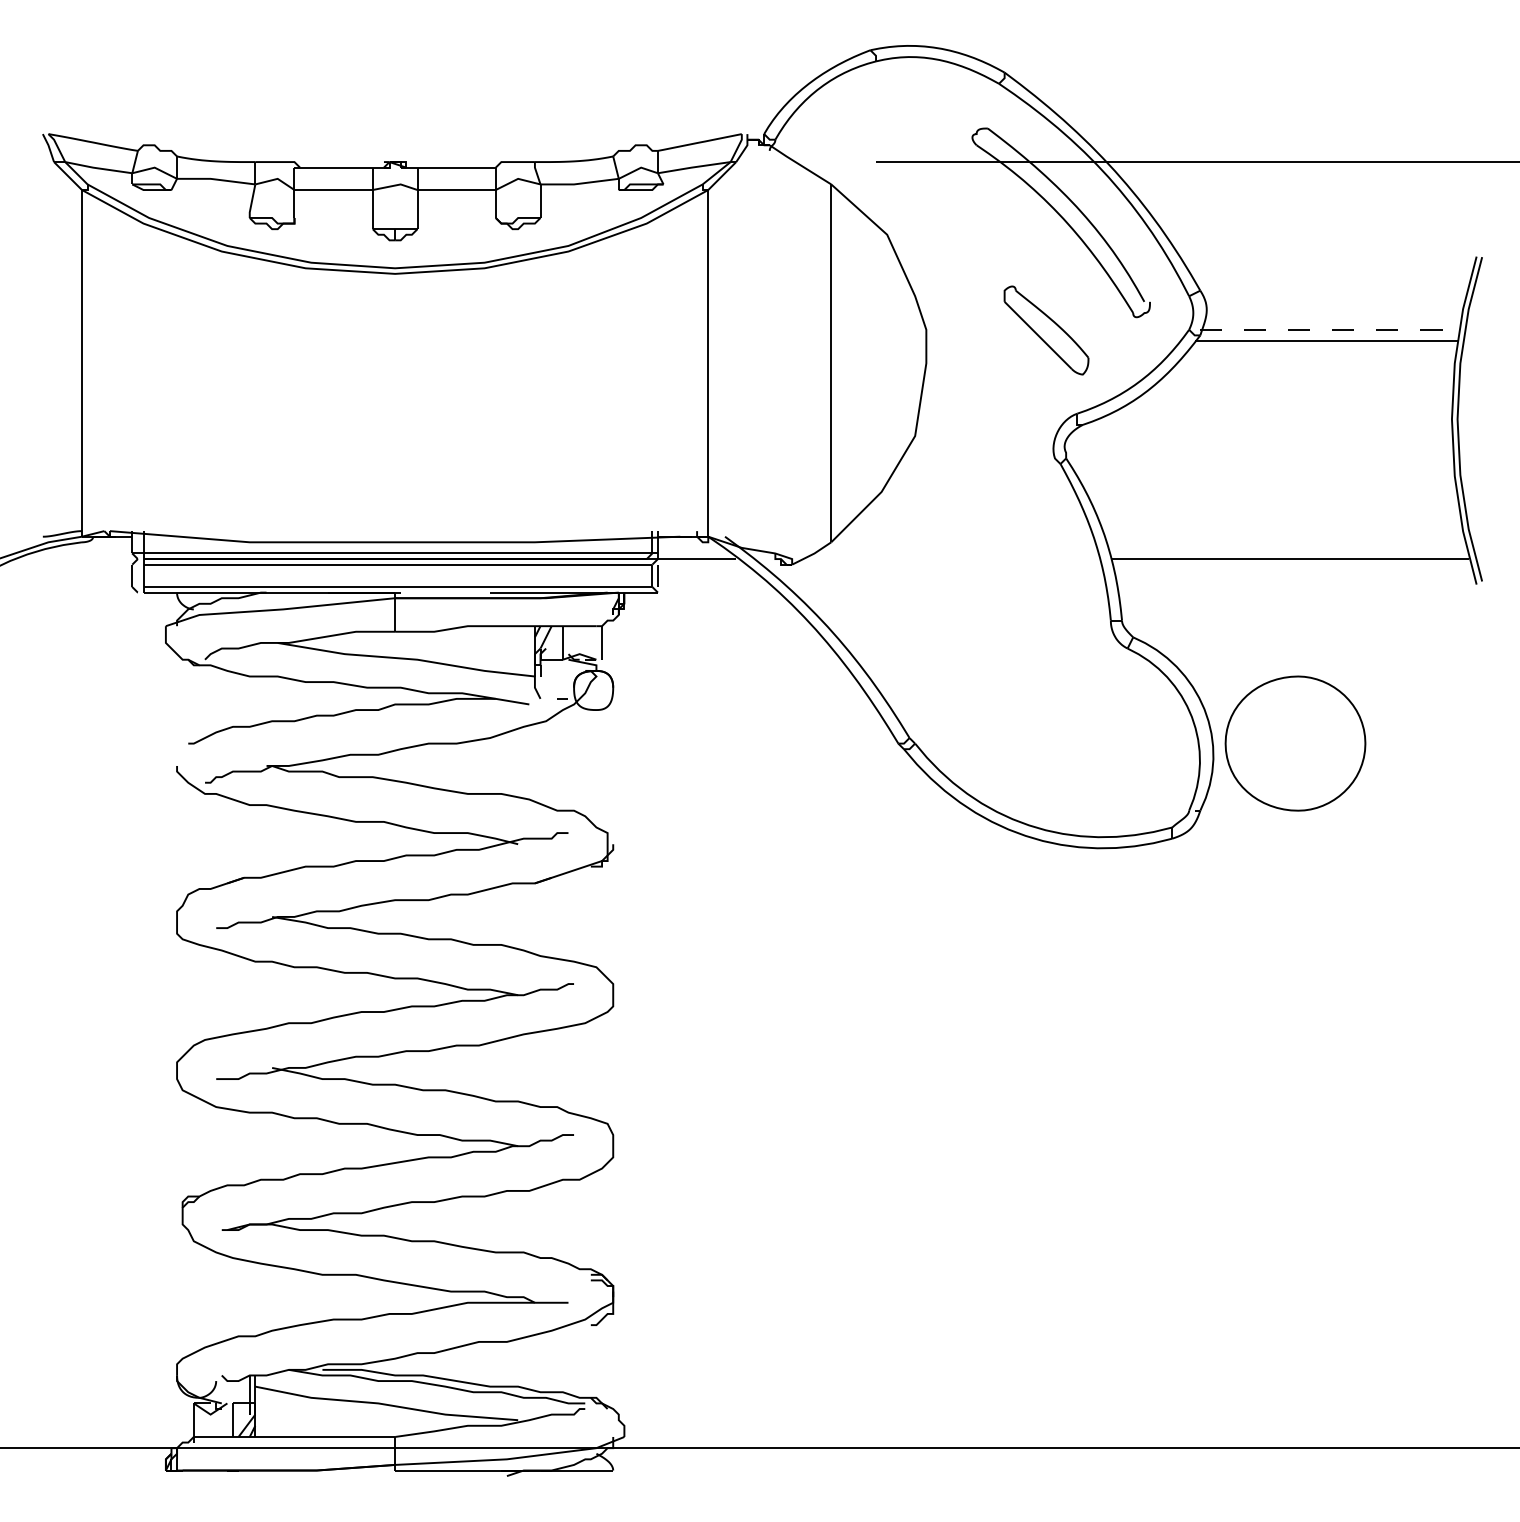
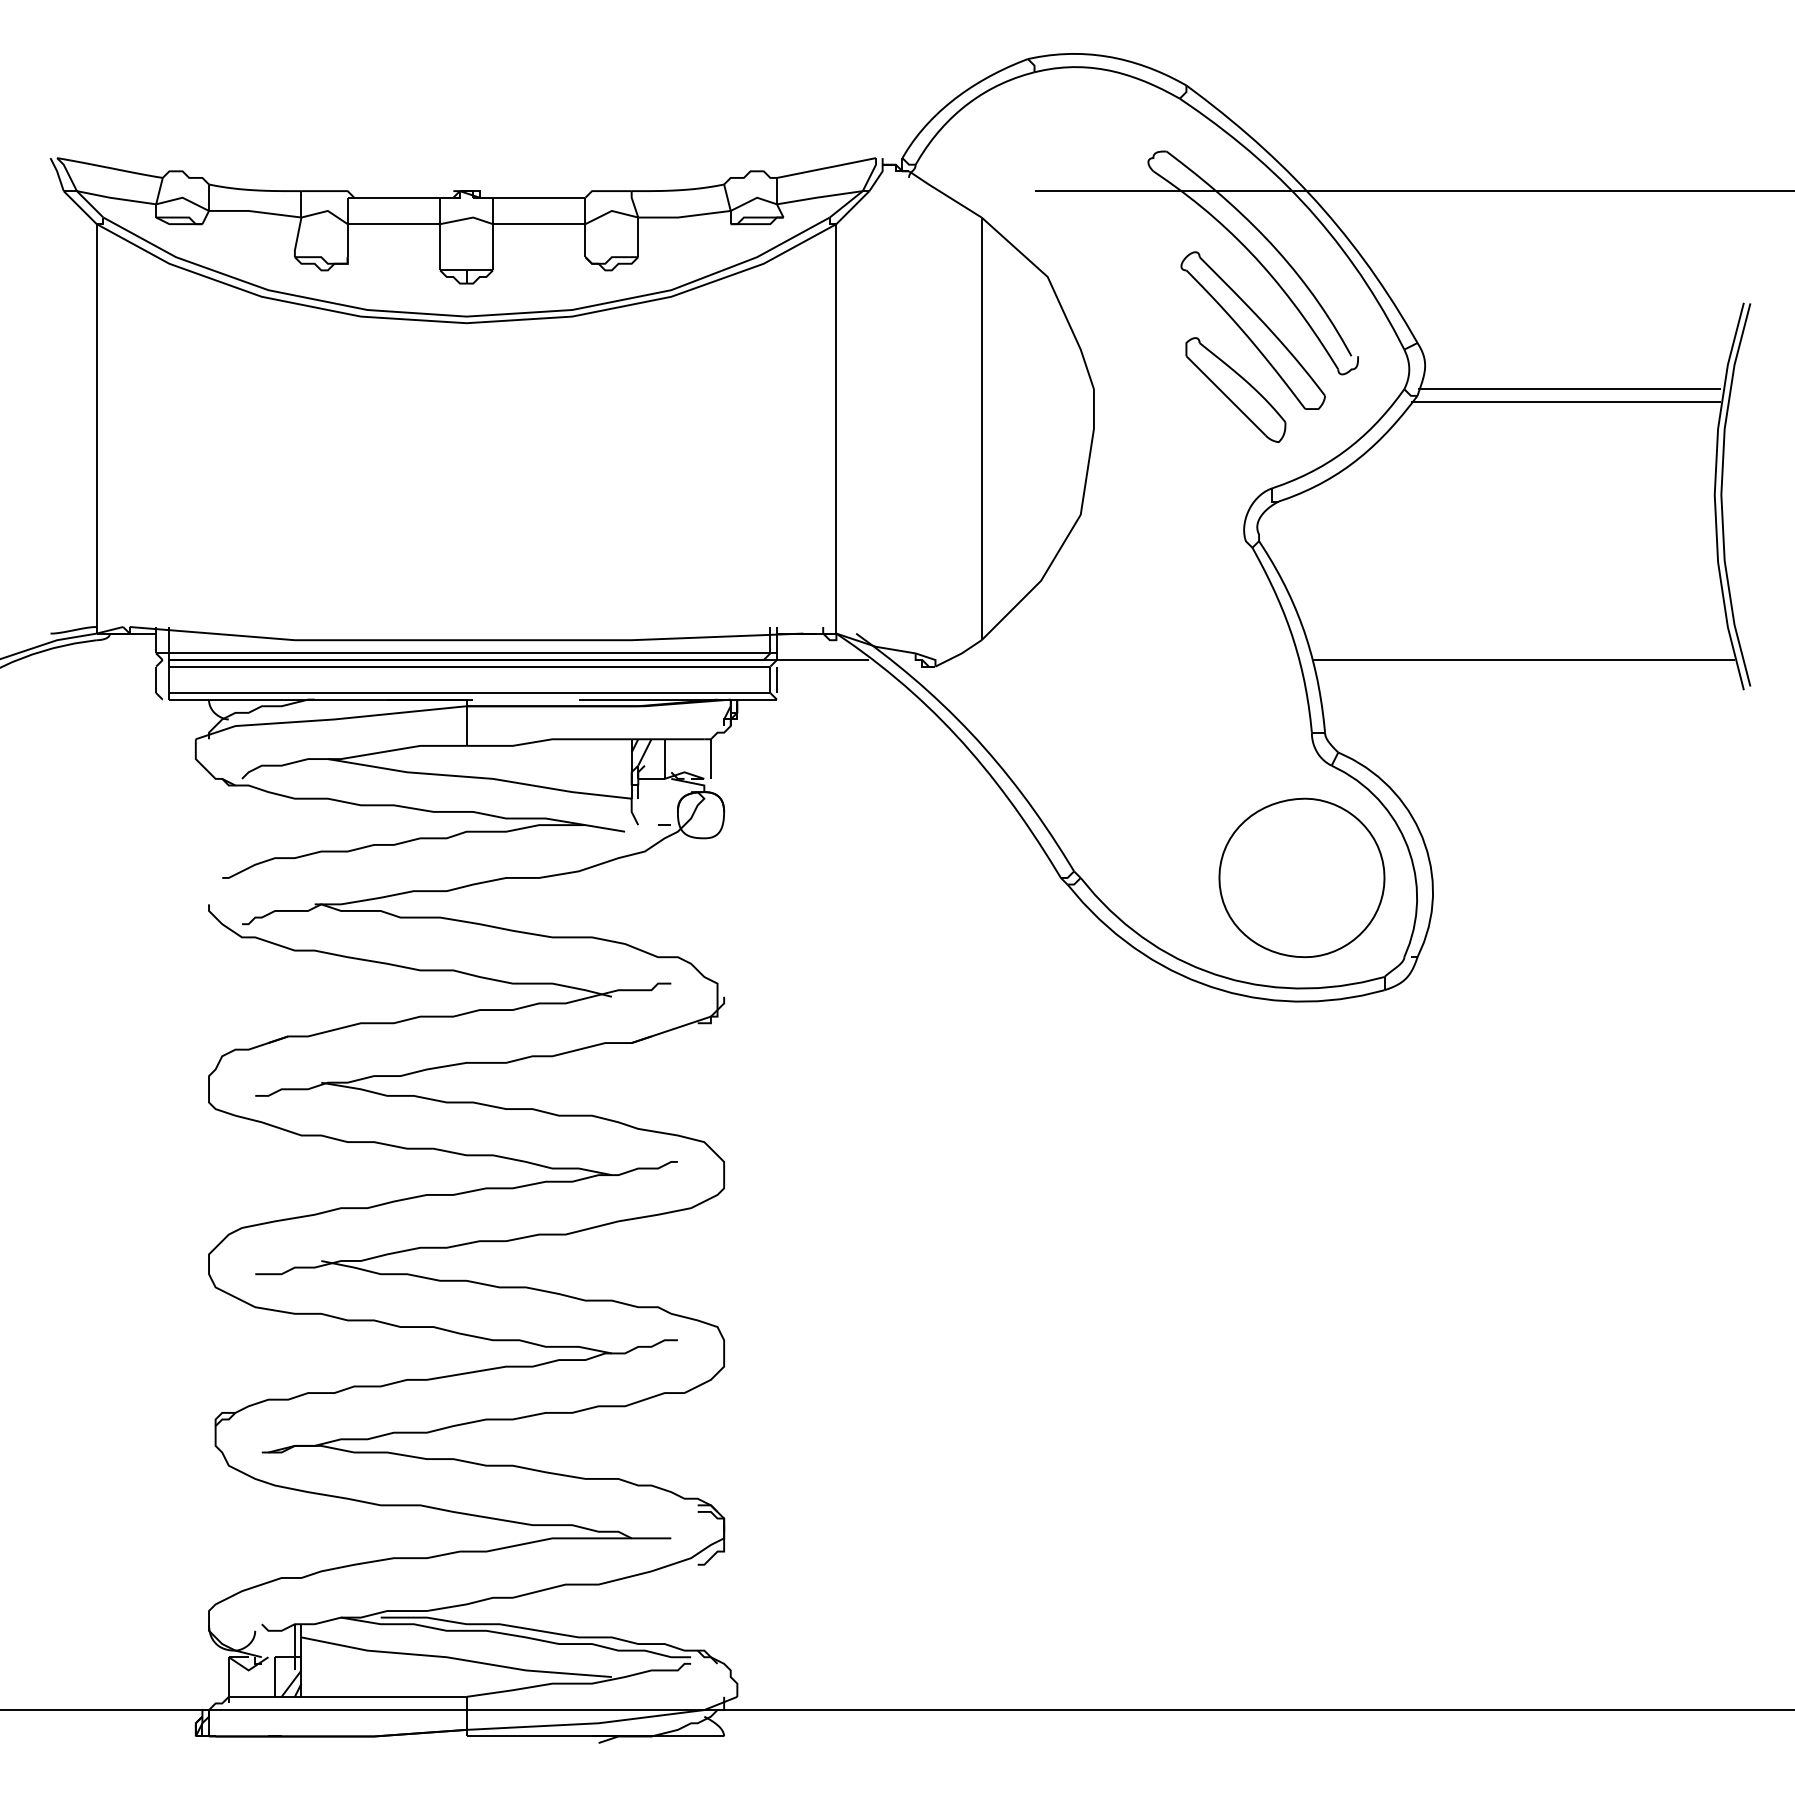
part: (1060, 280) -> (1252, 330), added
line: (1328, 330) -> (1569, 389), dashed -> solid
part: (1295, 743) -> (1301, 877), moved

